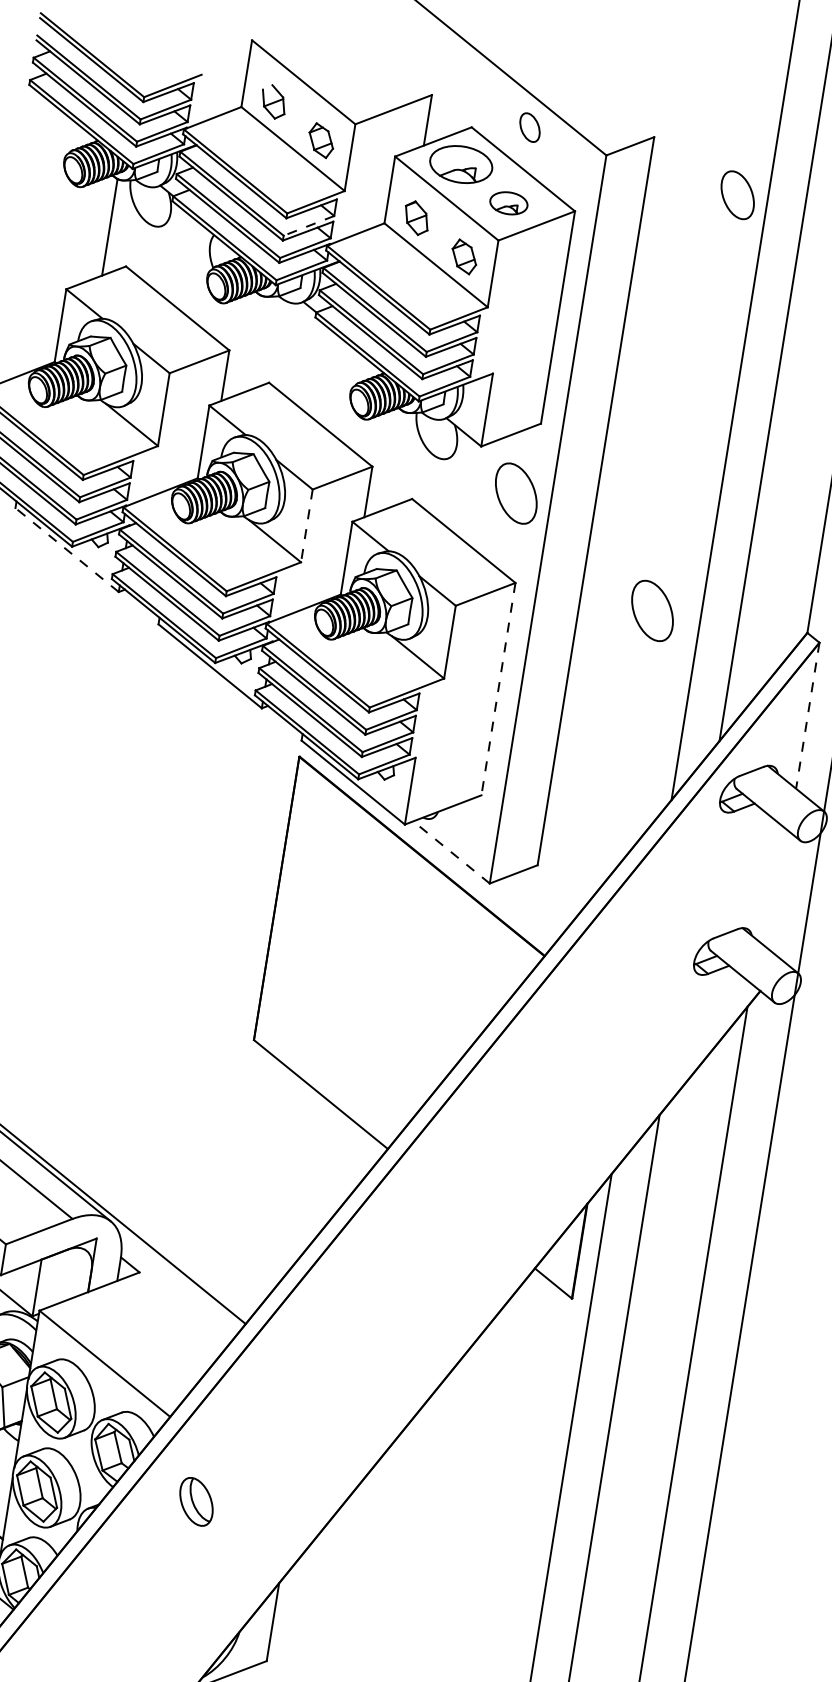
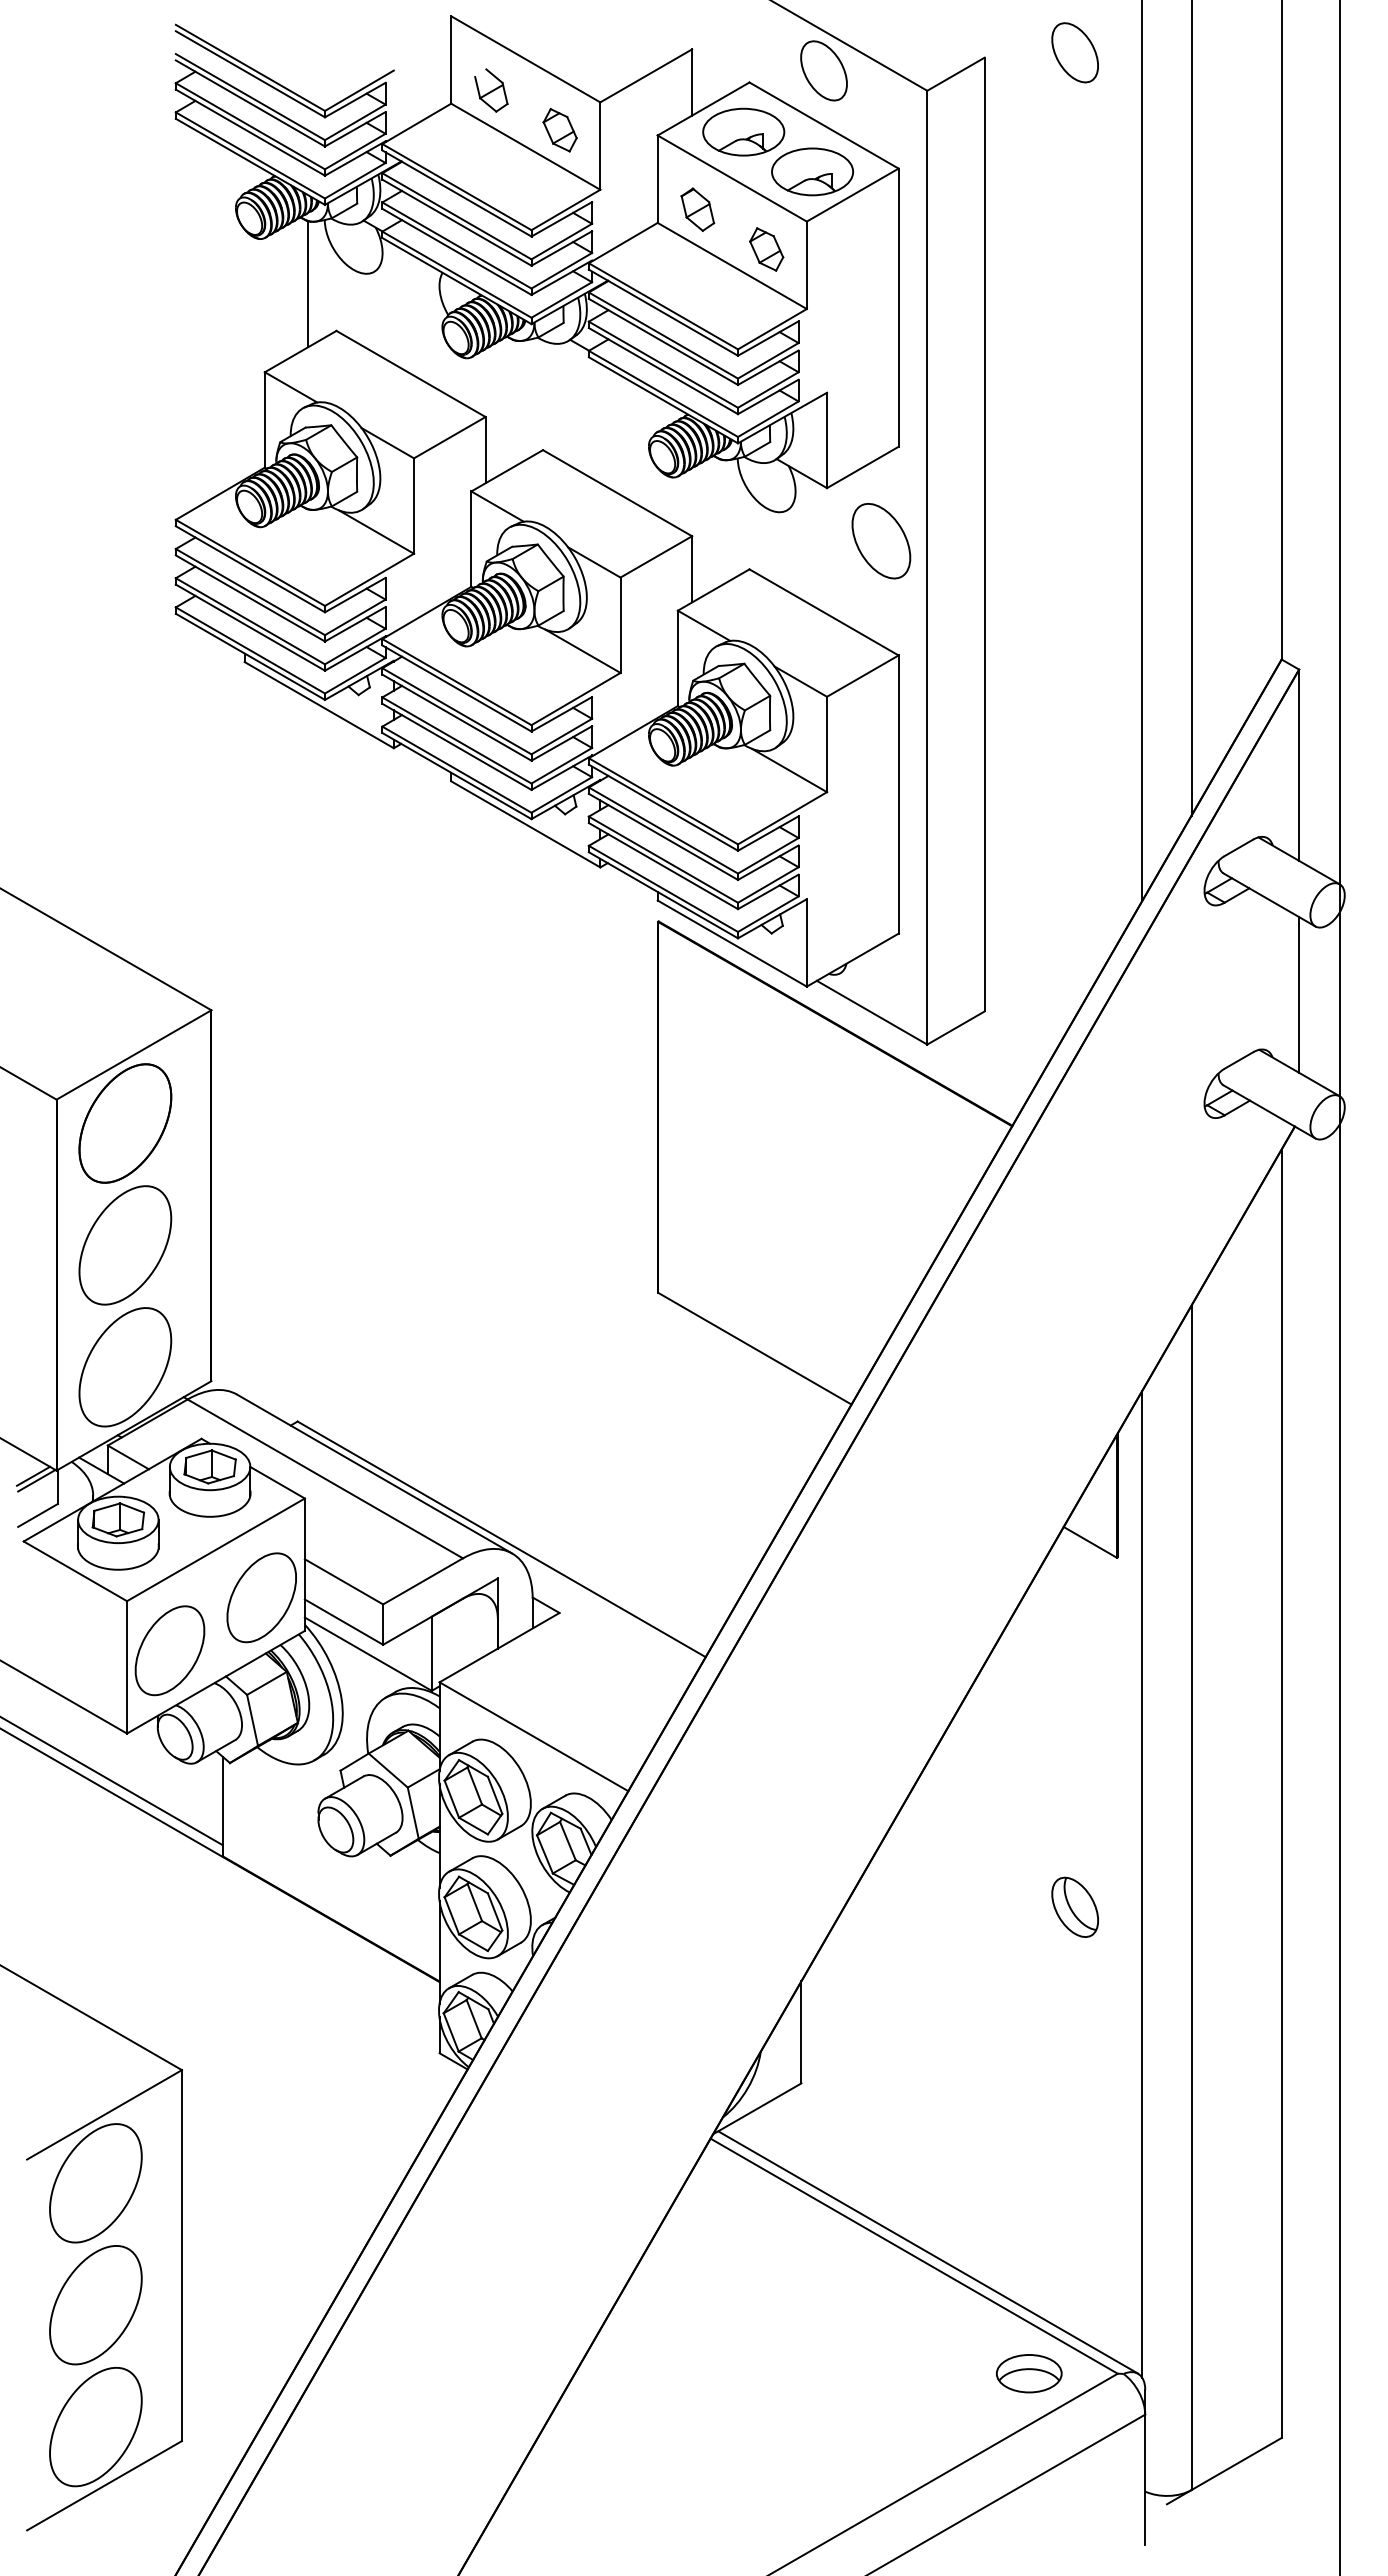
part: (529, 127) -> (823, 70), size x1.67
part: (737, 194) -> (1074, 52), moved
part: (508, 203) -> (812, 171), size x1.67
line: (308, 225) -> (561, 241), dashed -> solid
line: (306, 526) -> (620, 625), dashed -> solid
line: (66, 549) -> (318, 704), dashed -> solid
part: (652, 611) -> (1079, 663), removed
line: (498, 689) -> (898, 795), dashed -> solid
line: (808, 715) -> (1299, 765), dashed -> solid
line: (451, 852) -> (872, 1012), dashed -> solid
line: (780, 890) -> (1299, 994), added
part: (196, 1501) -> (1074, 1906), moved

